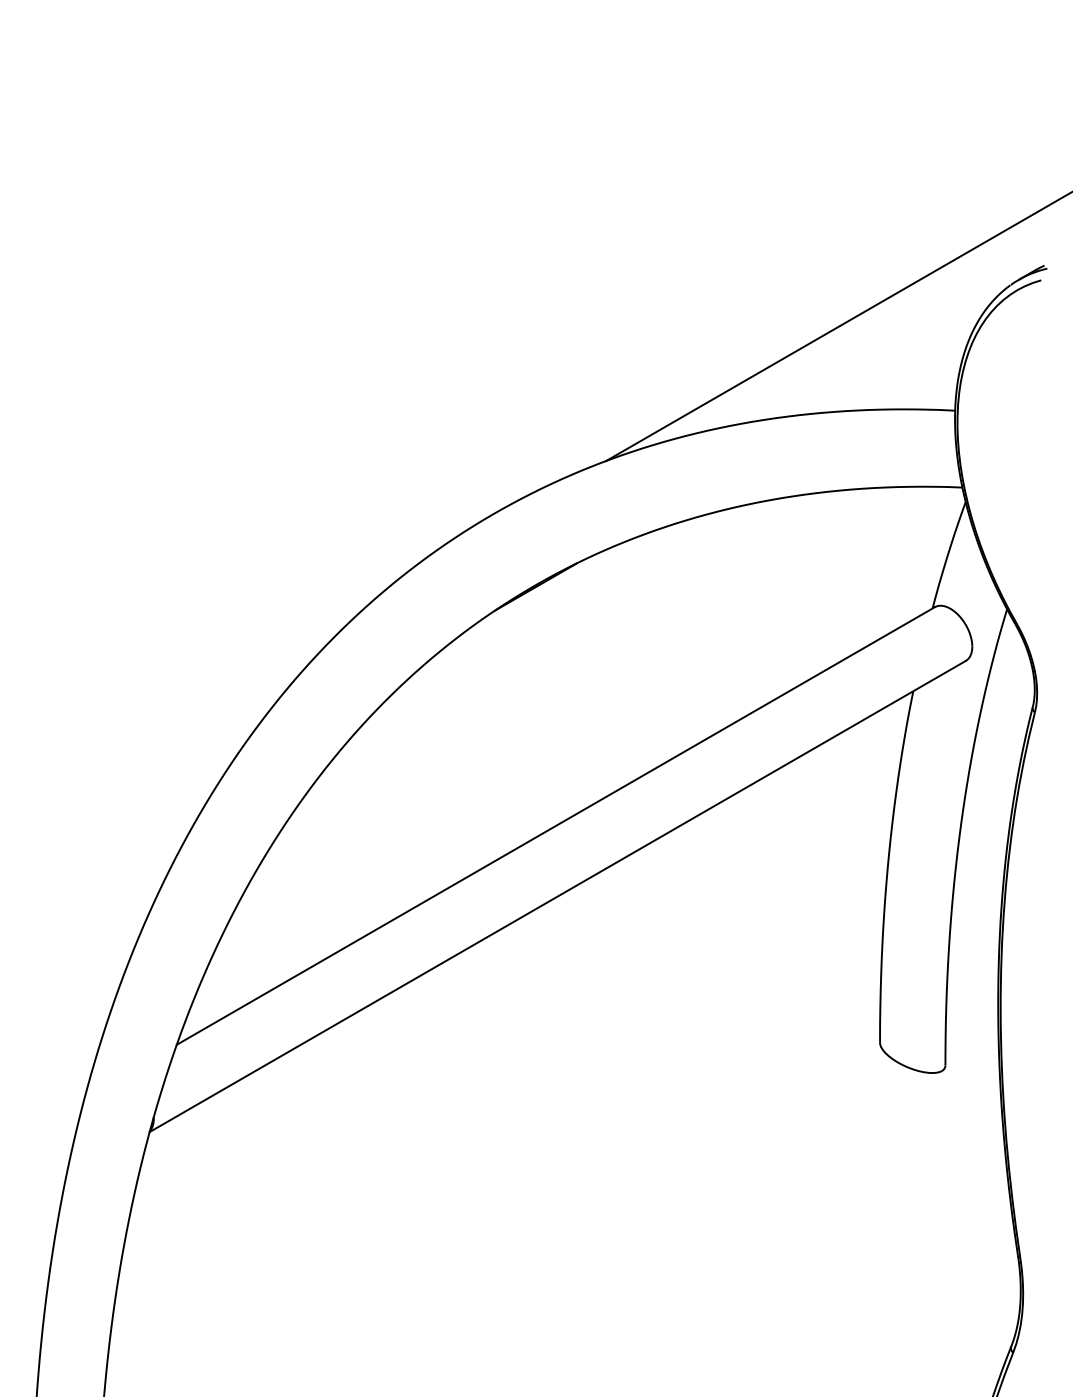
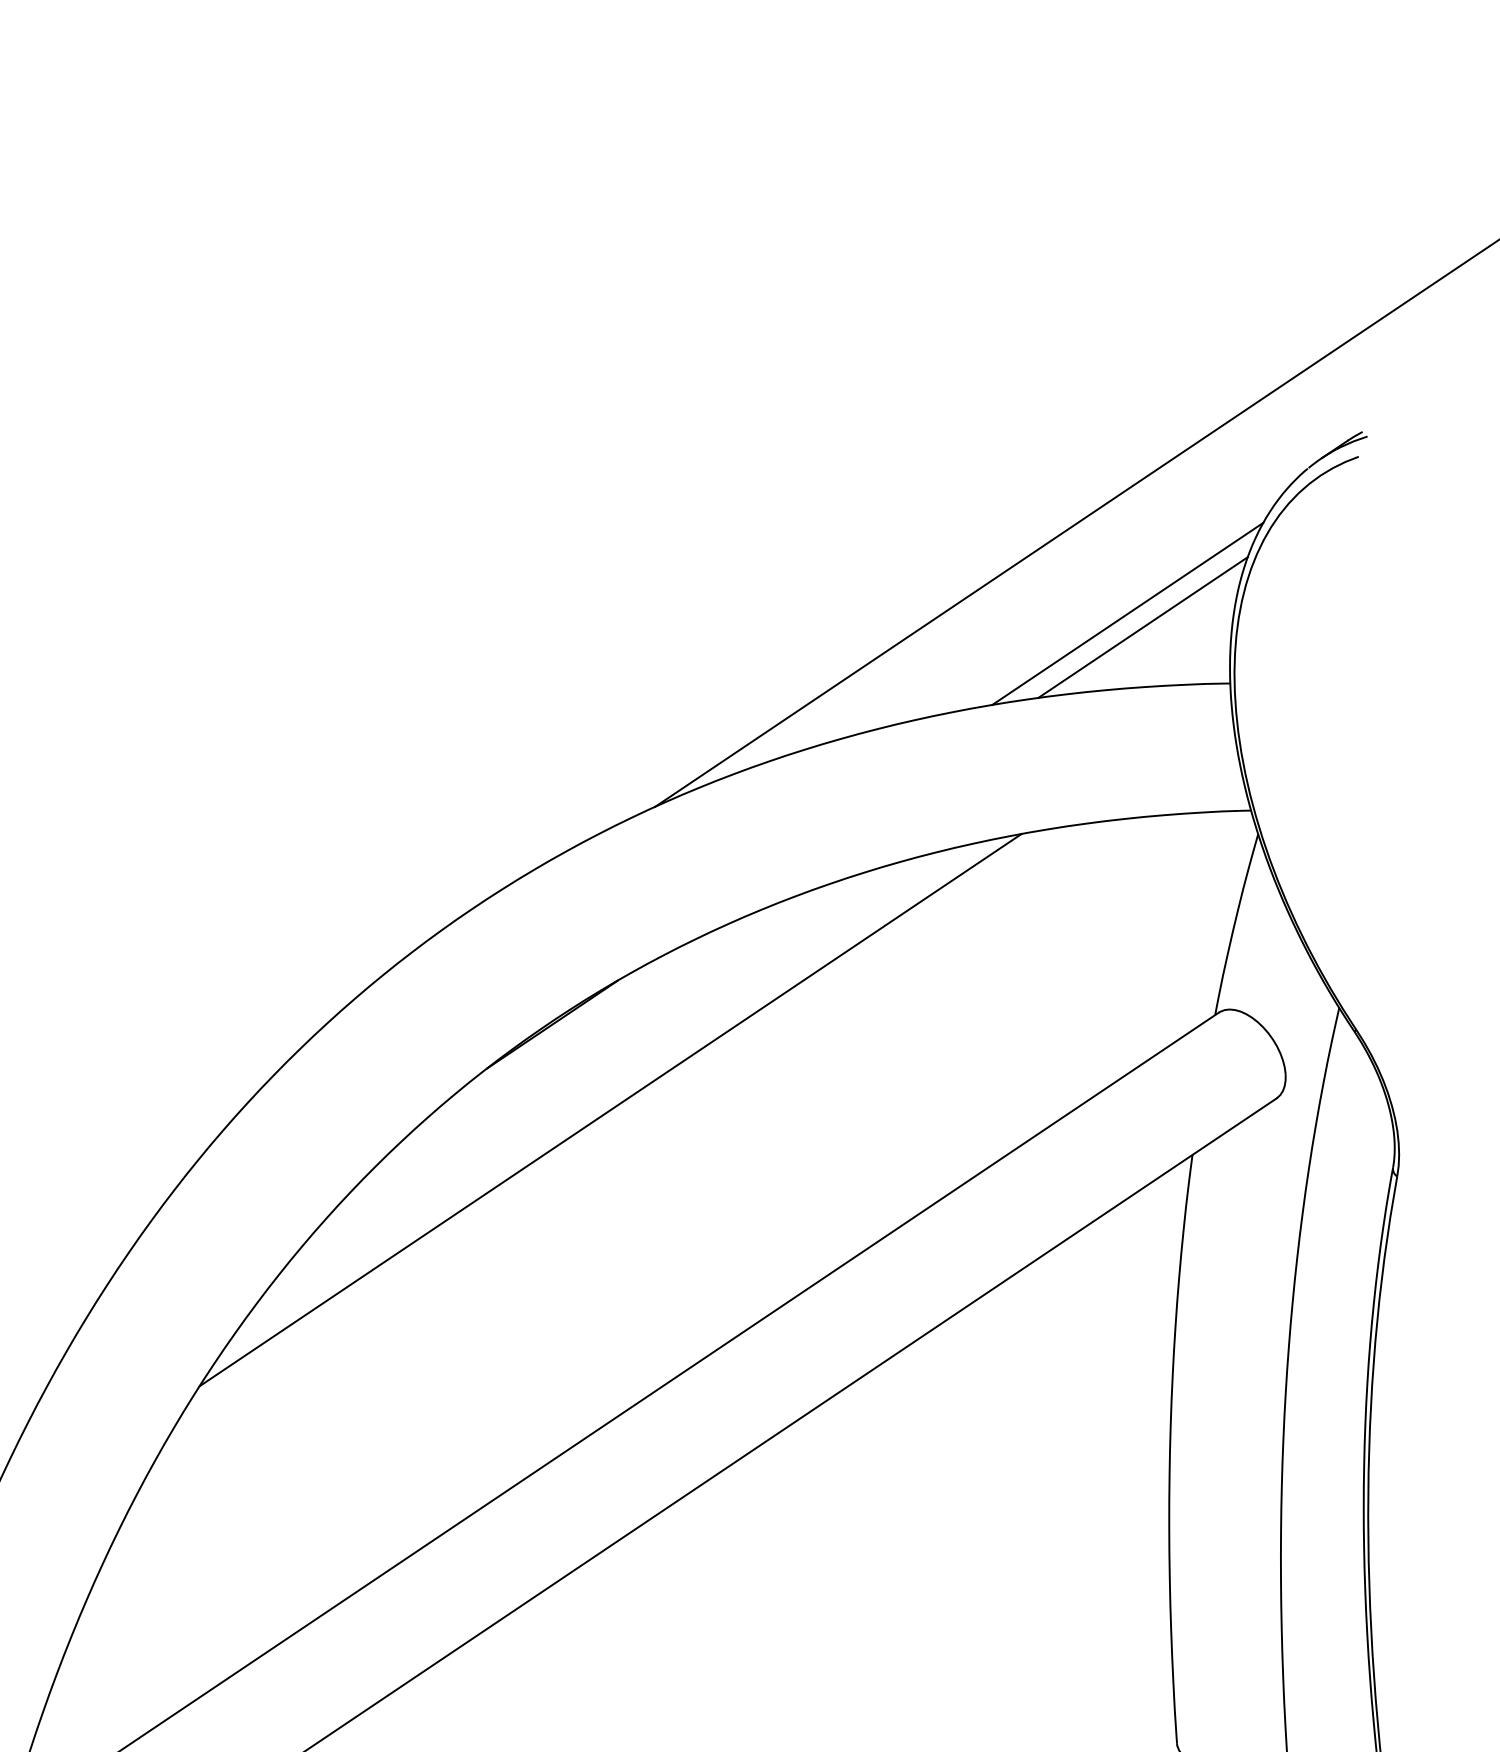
line: (896, 364) -> (1127, 613), added
line: (904, 373) -> (1141, 627), added
line: (566, 640) -> (609, 1109), added

